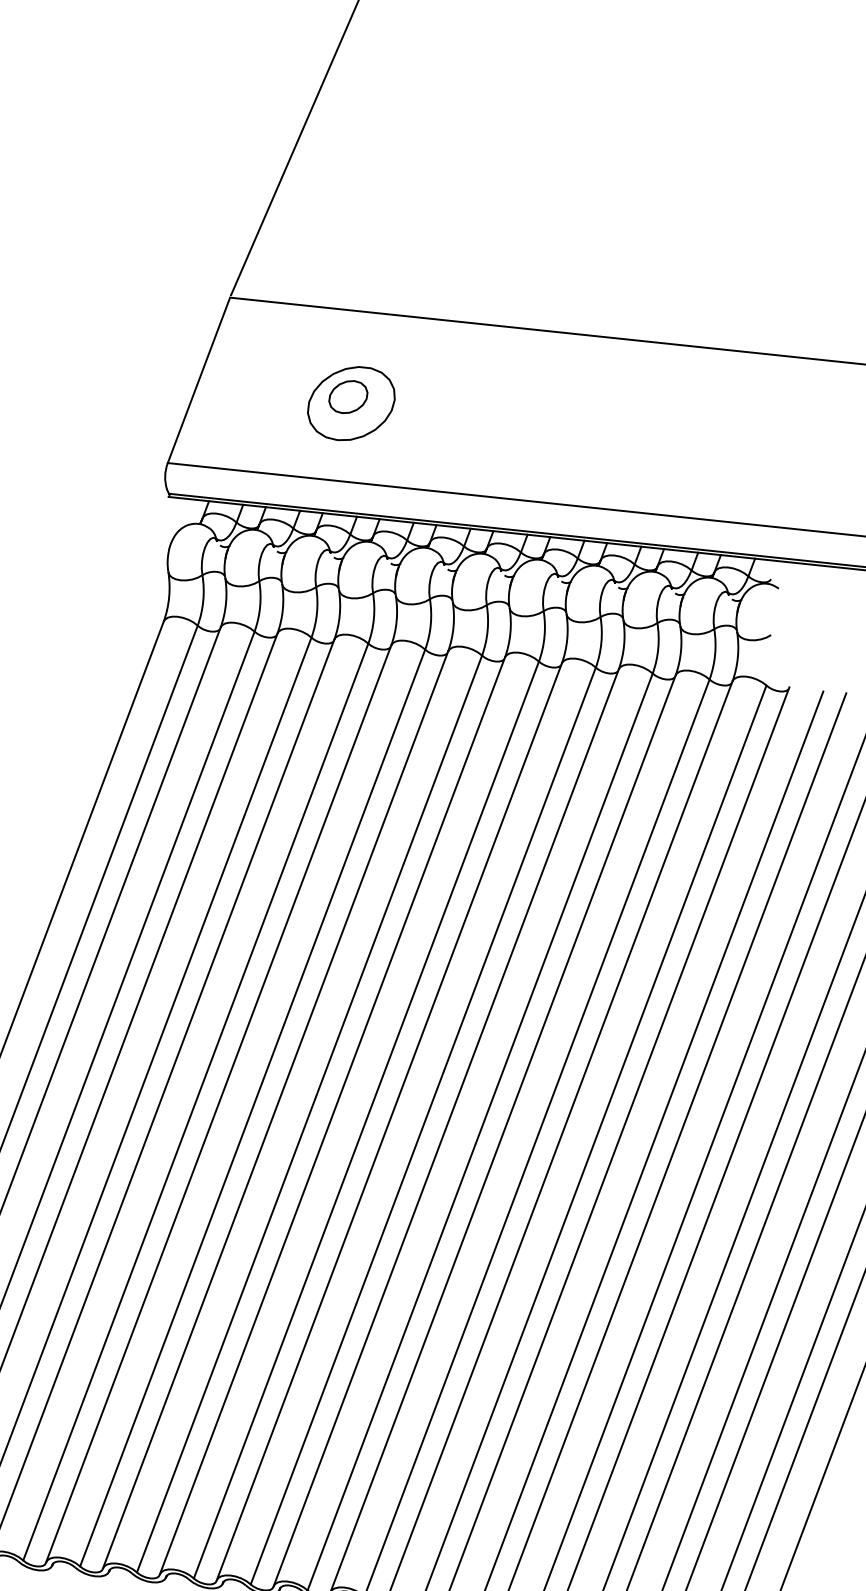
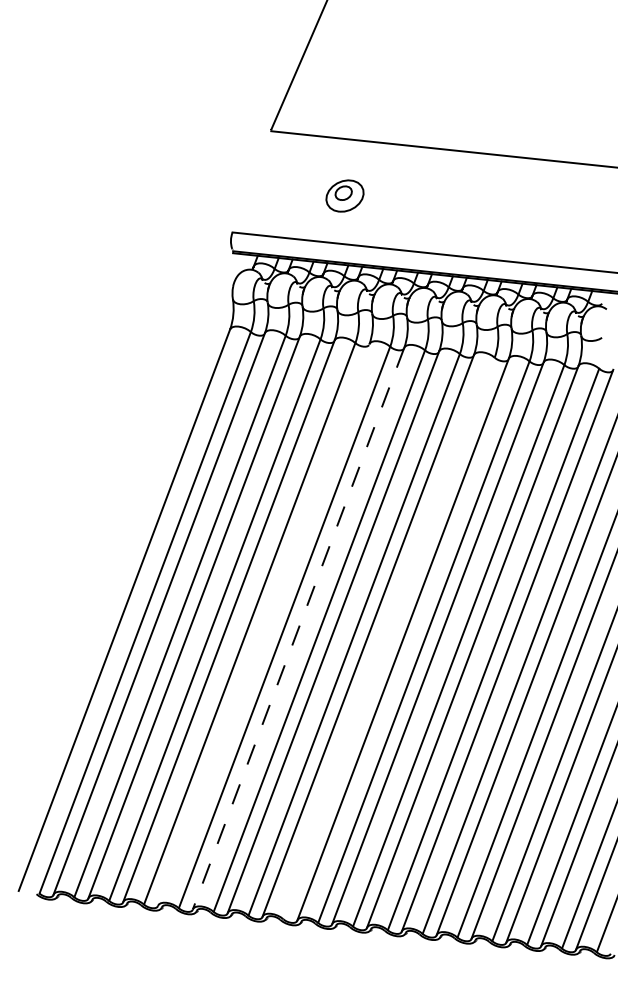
line: (198, 379) -> (251, 181), removed
part: (350, 402) -> (344, 195), size x0.7
line: (218, 1103) -> (263, 624), removed
line: (275, 1109) -> (298, 628), solid -> dashed
line: (422, 1126) -> (388, 638), removed

